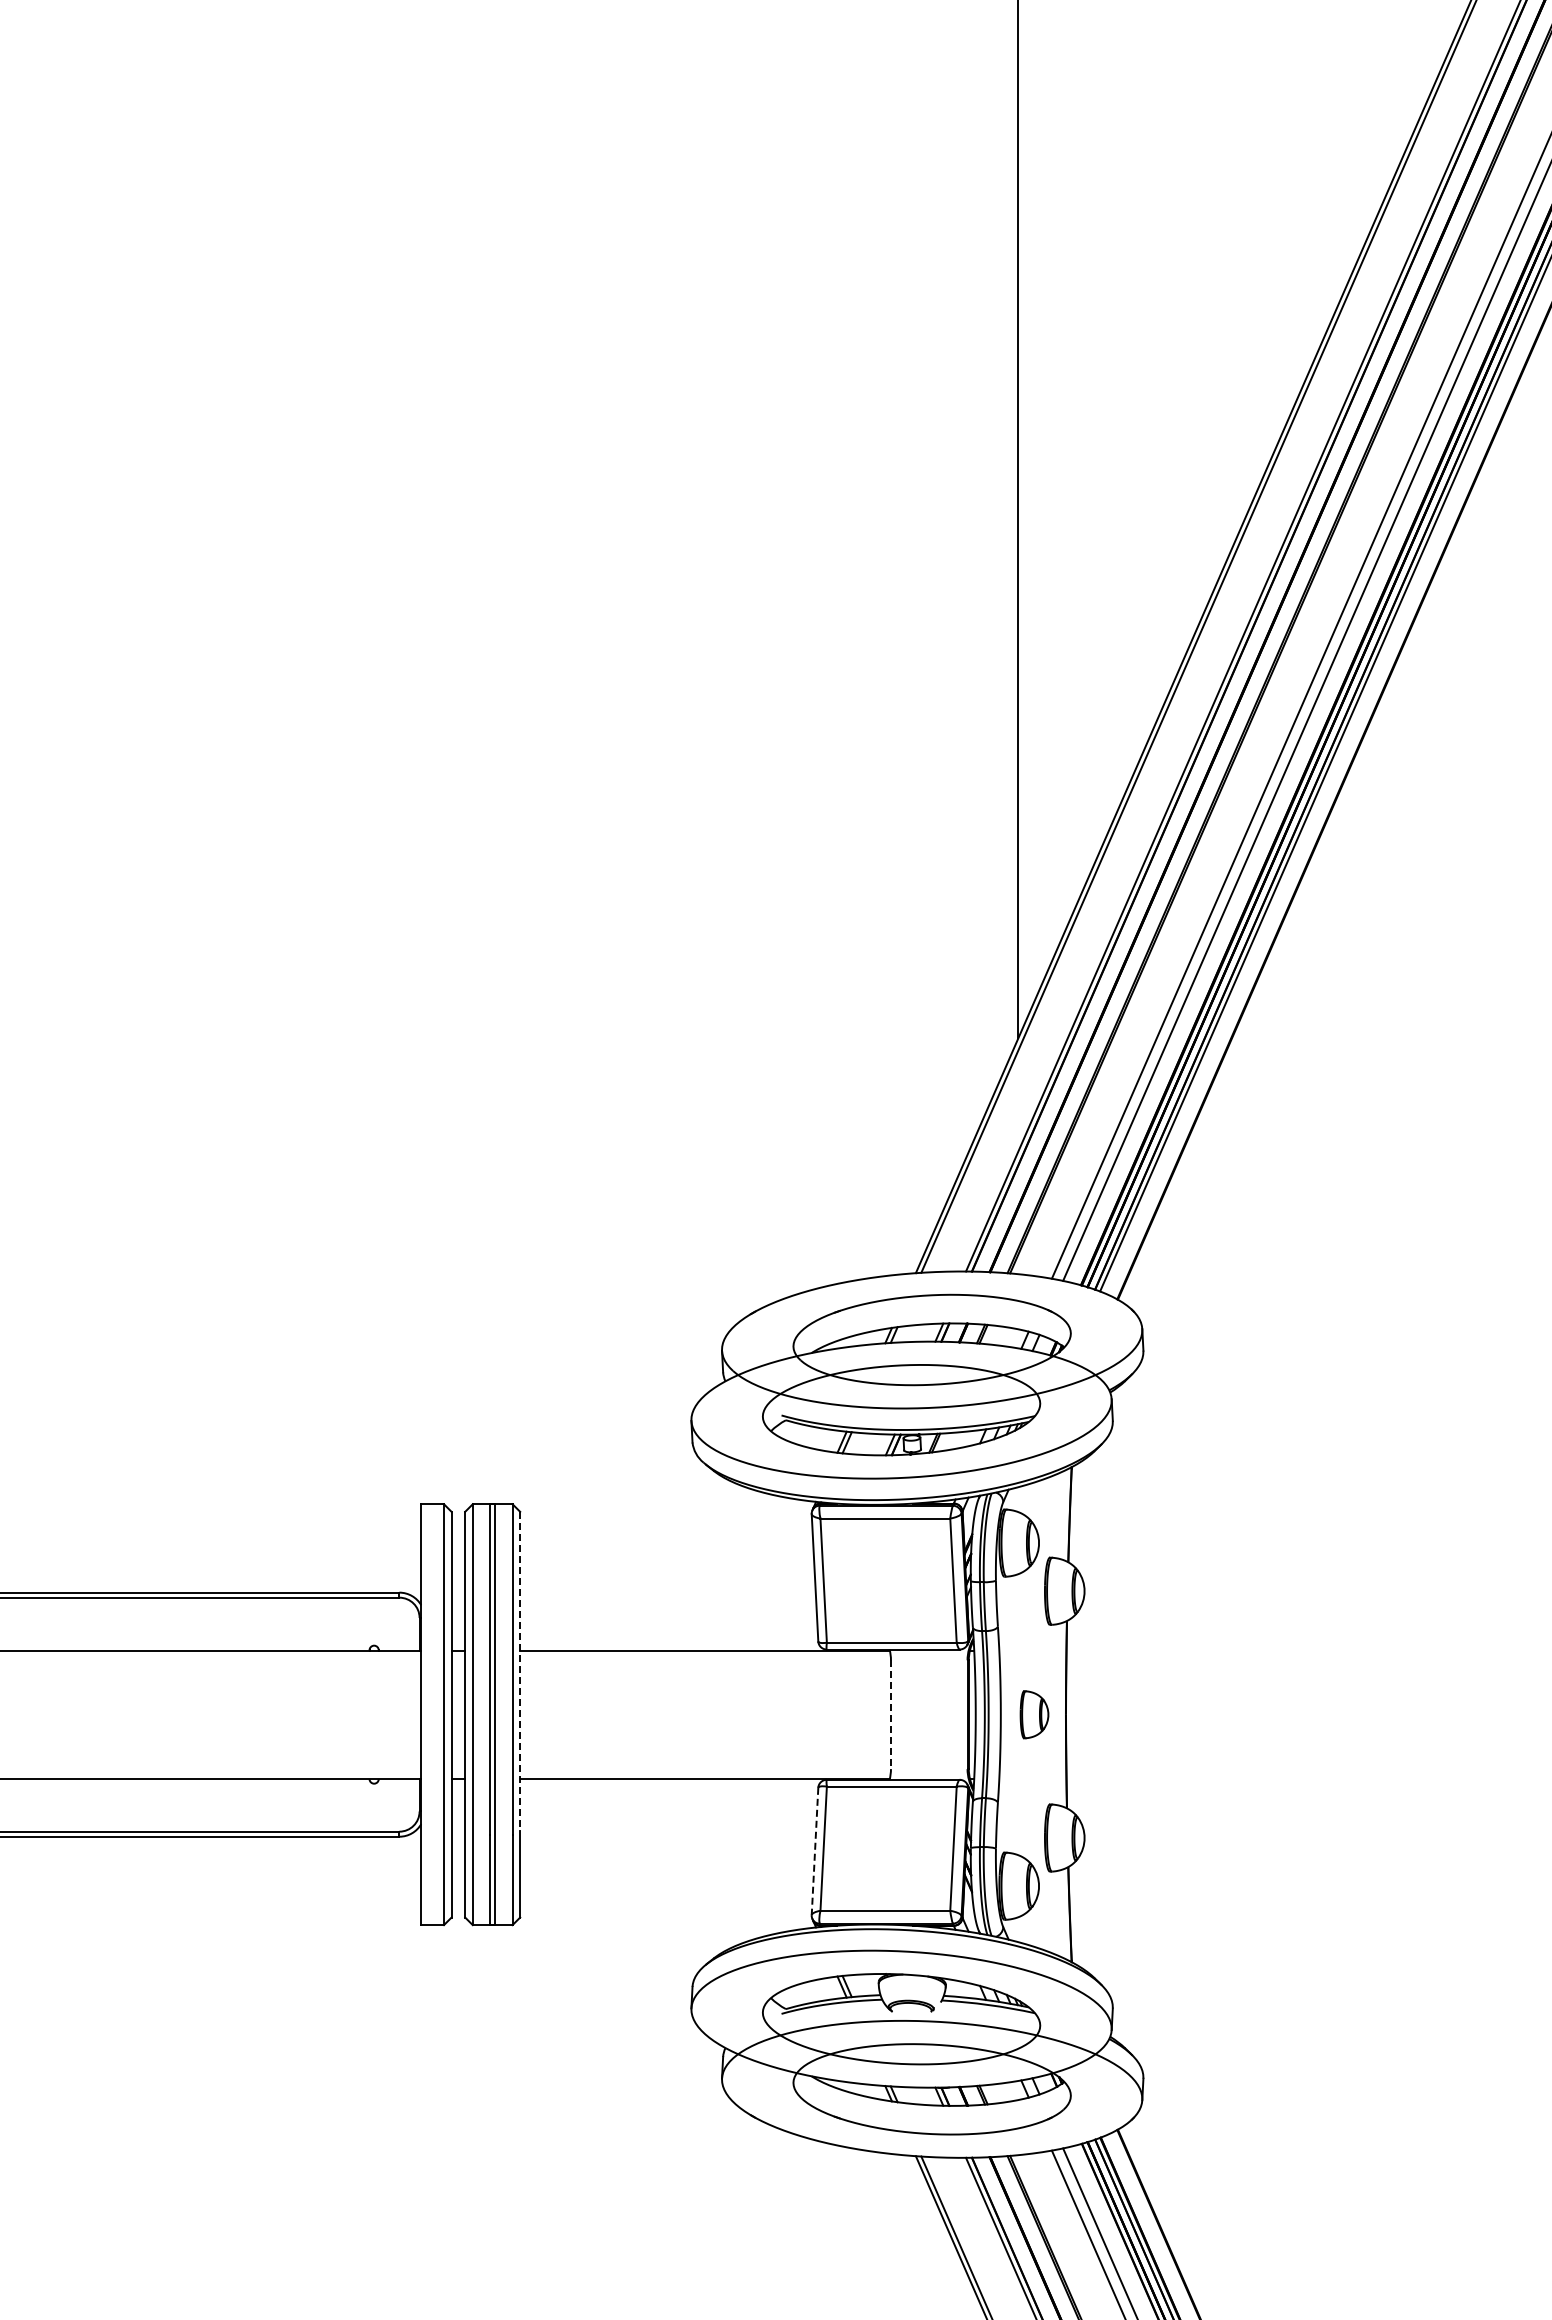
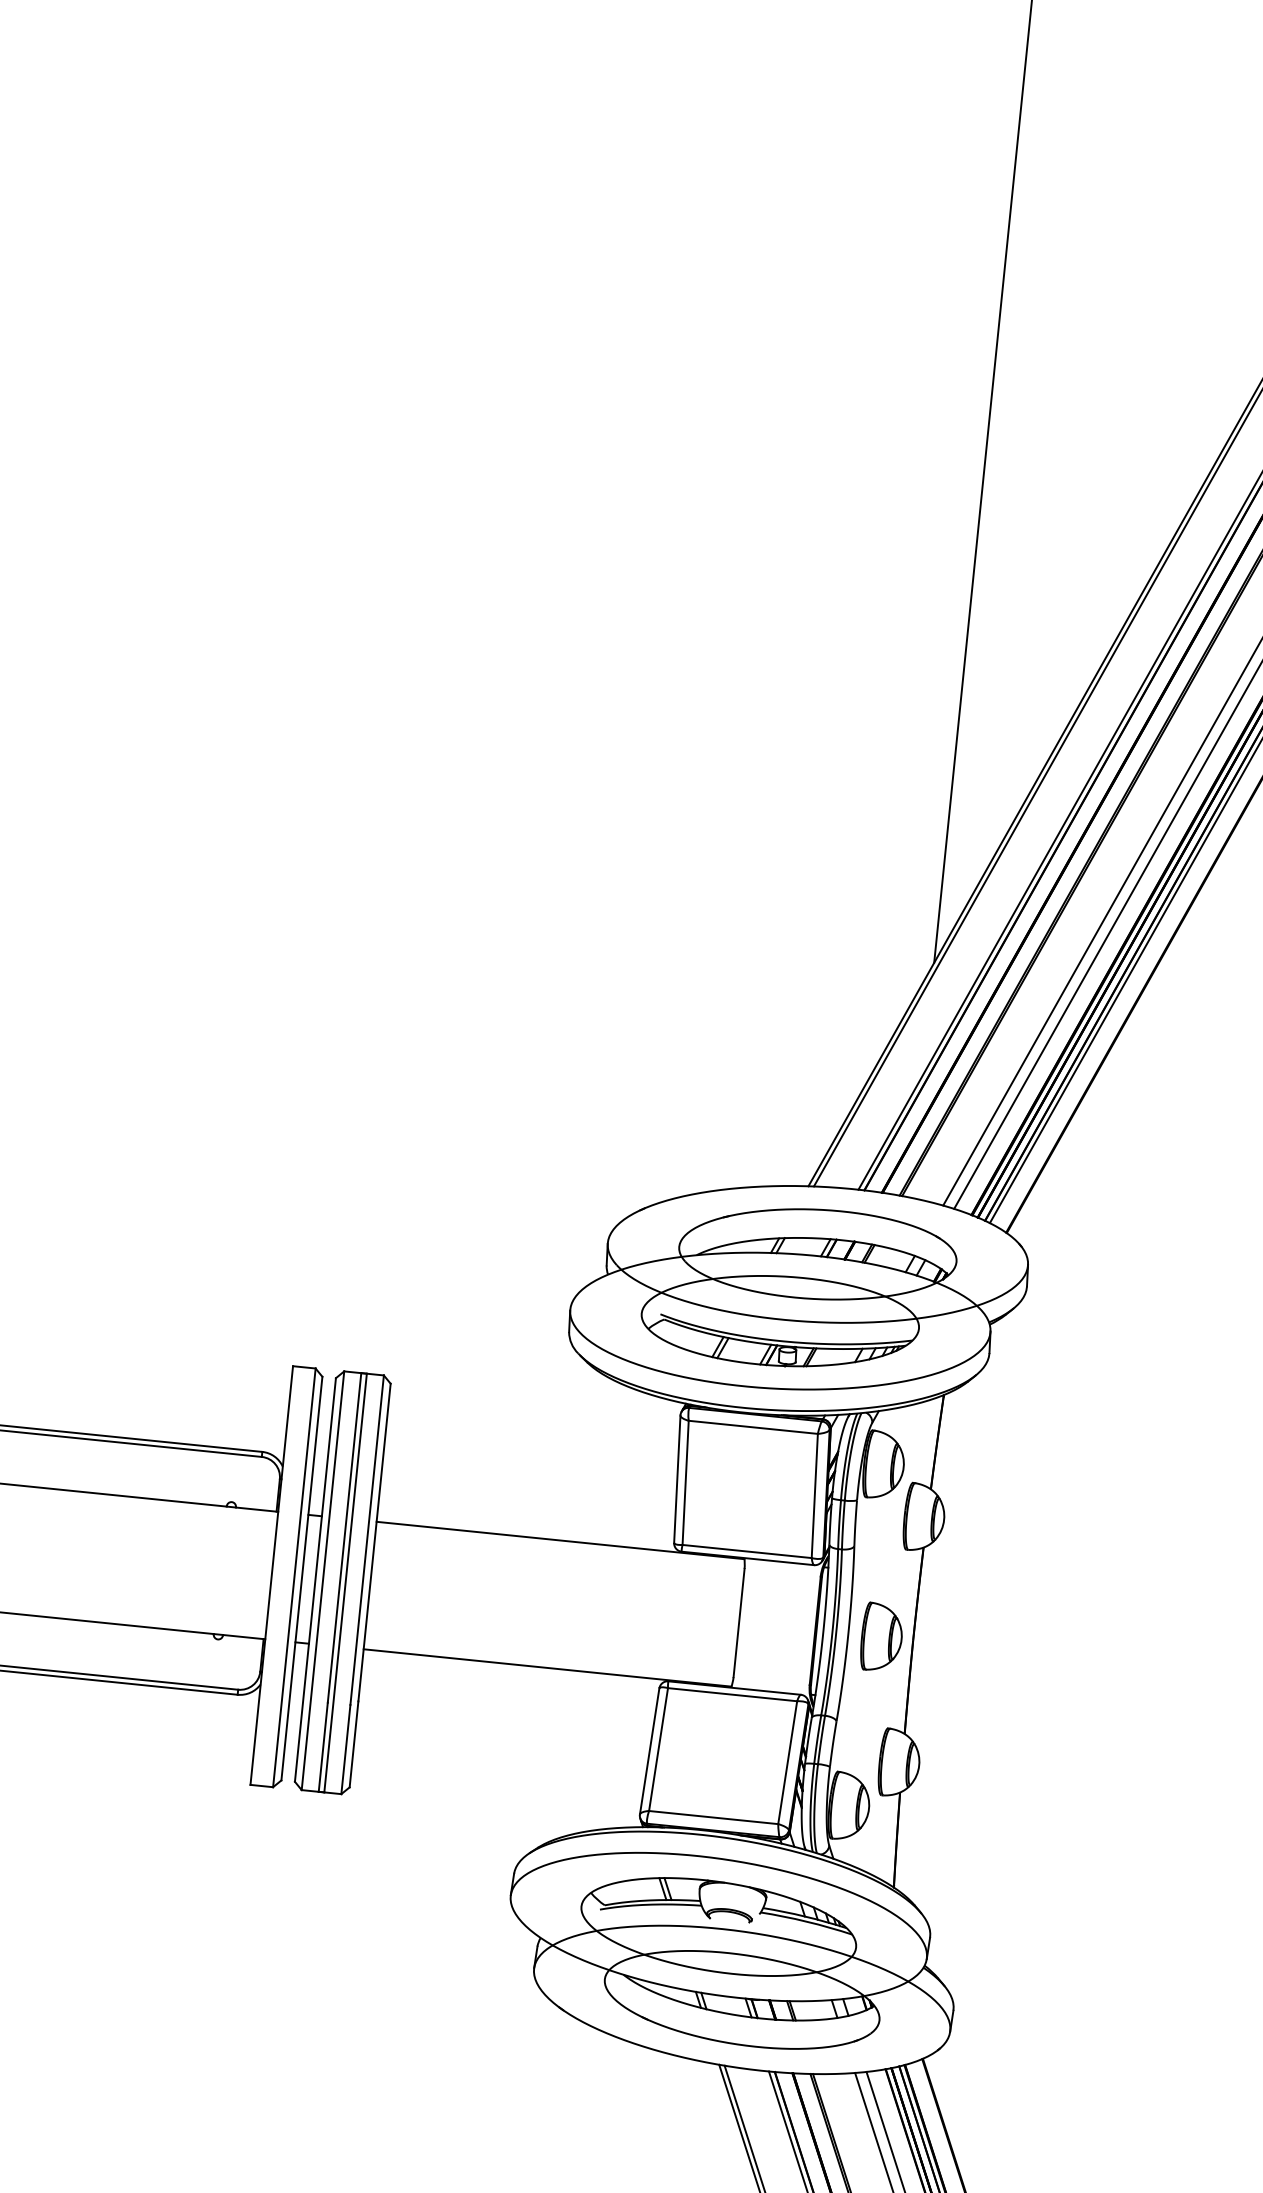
line: (520, 1671) -> (374, 1542), dashed -> solid
part: (1034, 1714) -> (881, 1637), size x1.43
line: (891, 1715) -> (739, 1623), dashed -> solid
line: (815, 1851) -> (650, 1751), dashed -> solid

